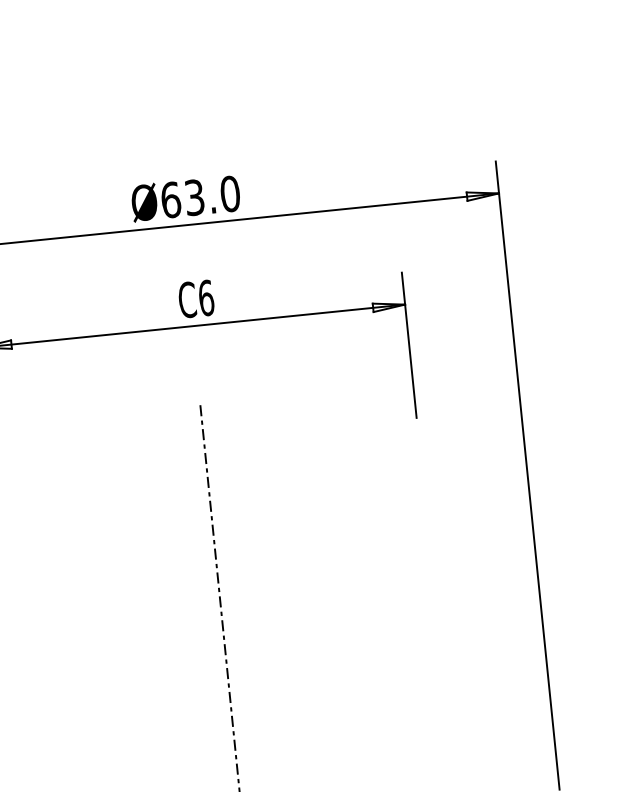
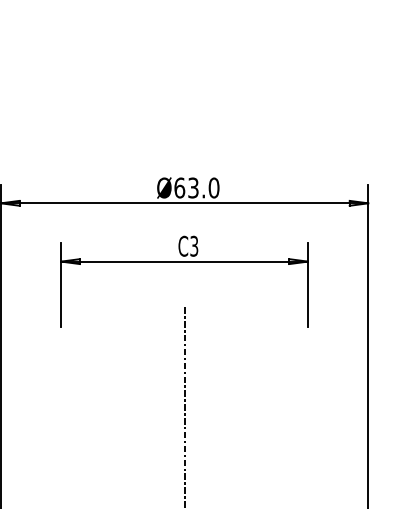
text: (206, 296) -> (194, 245), C6 -> C3

